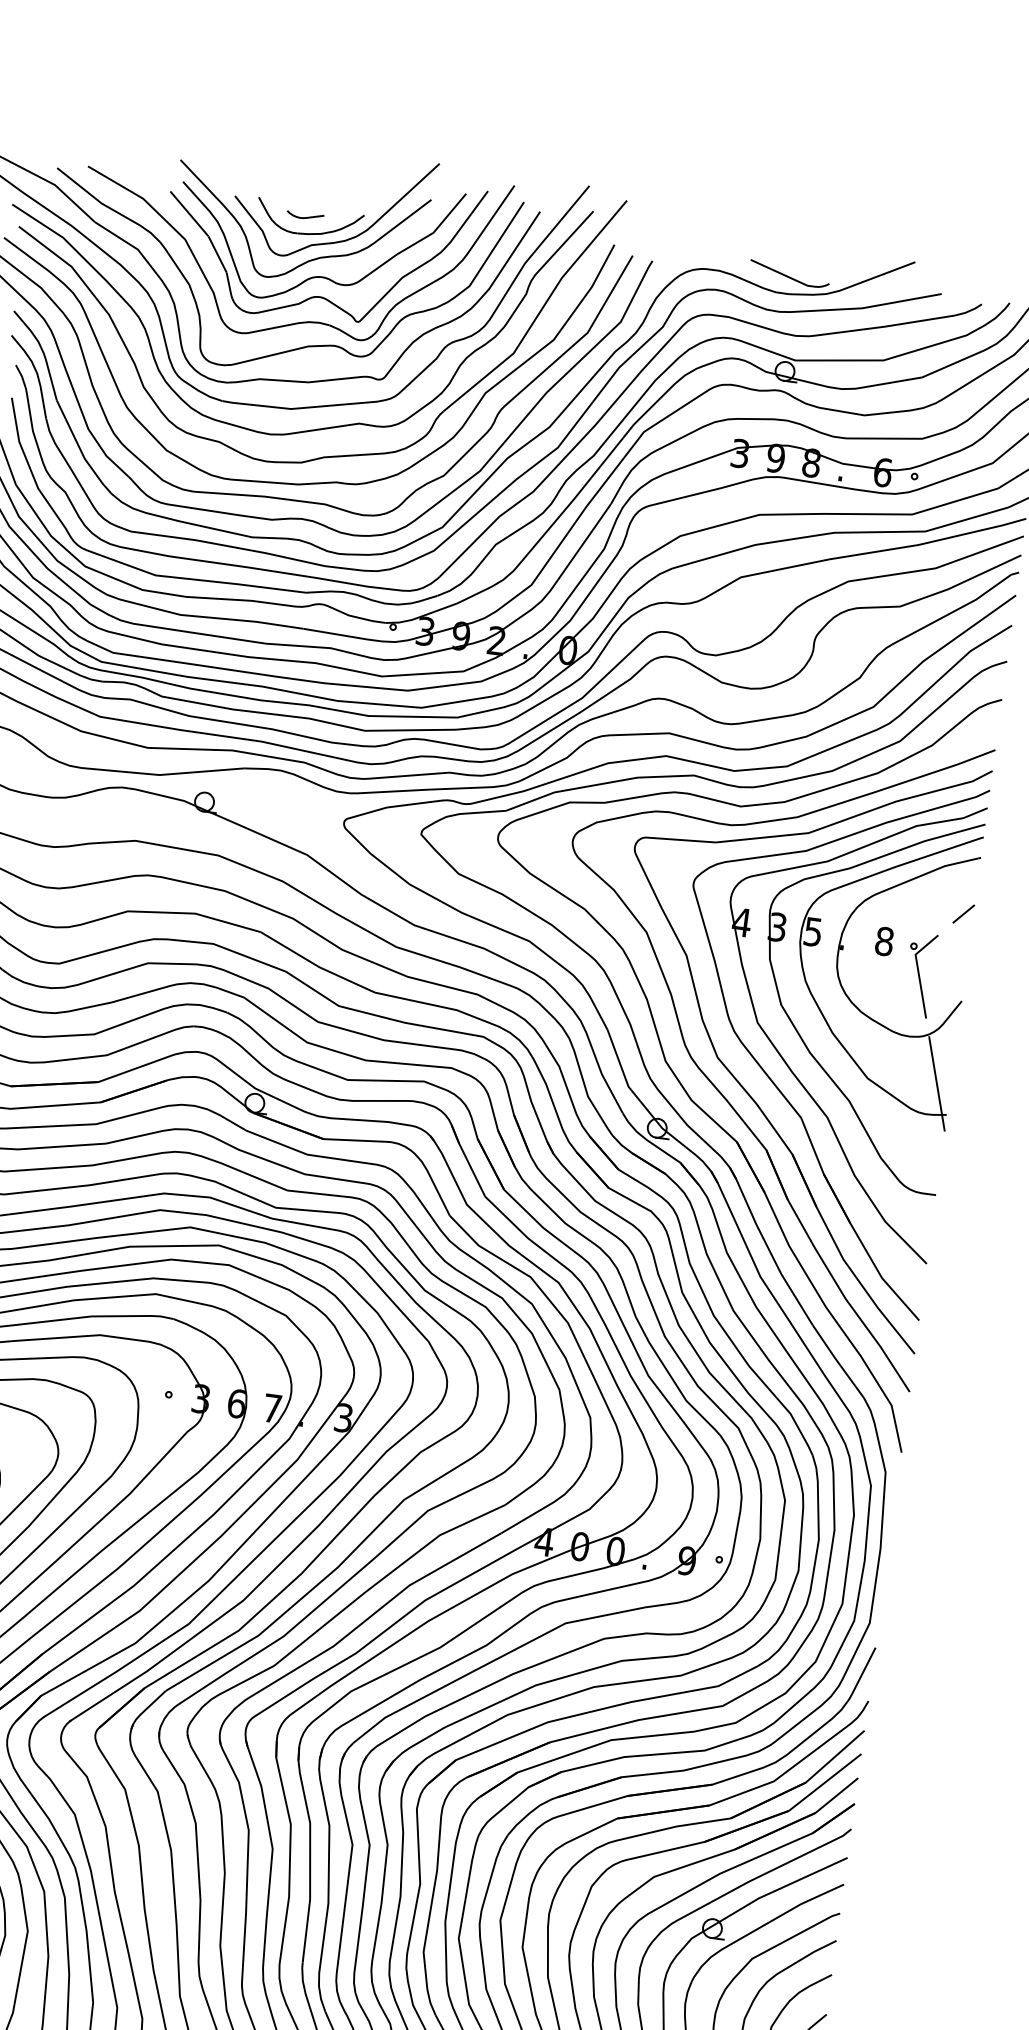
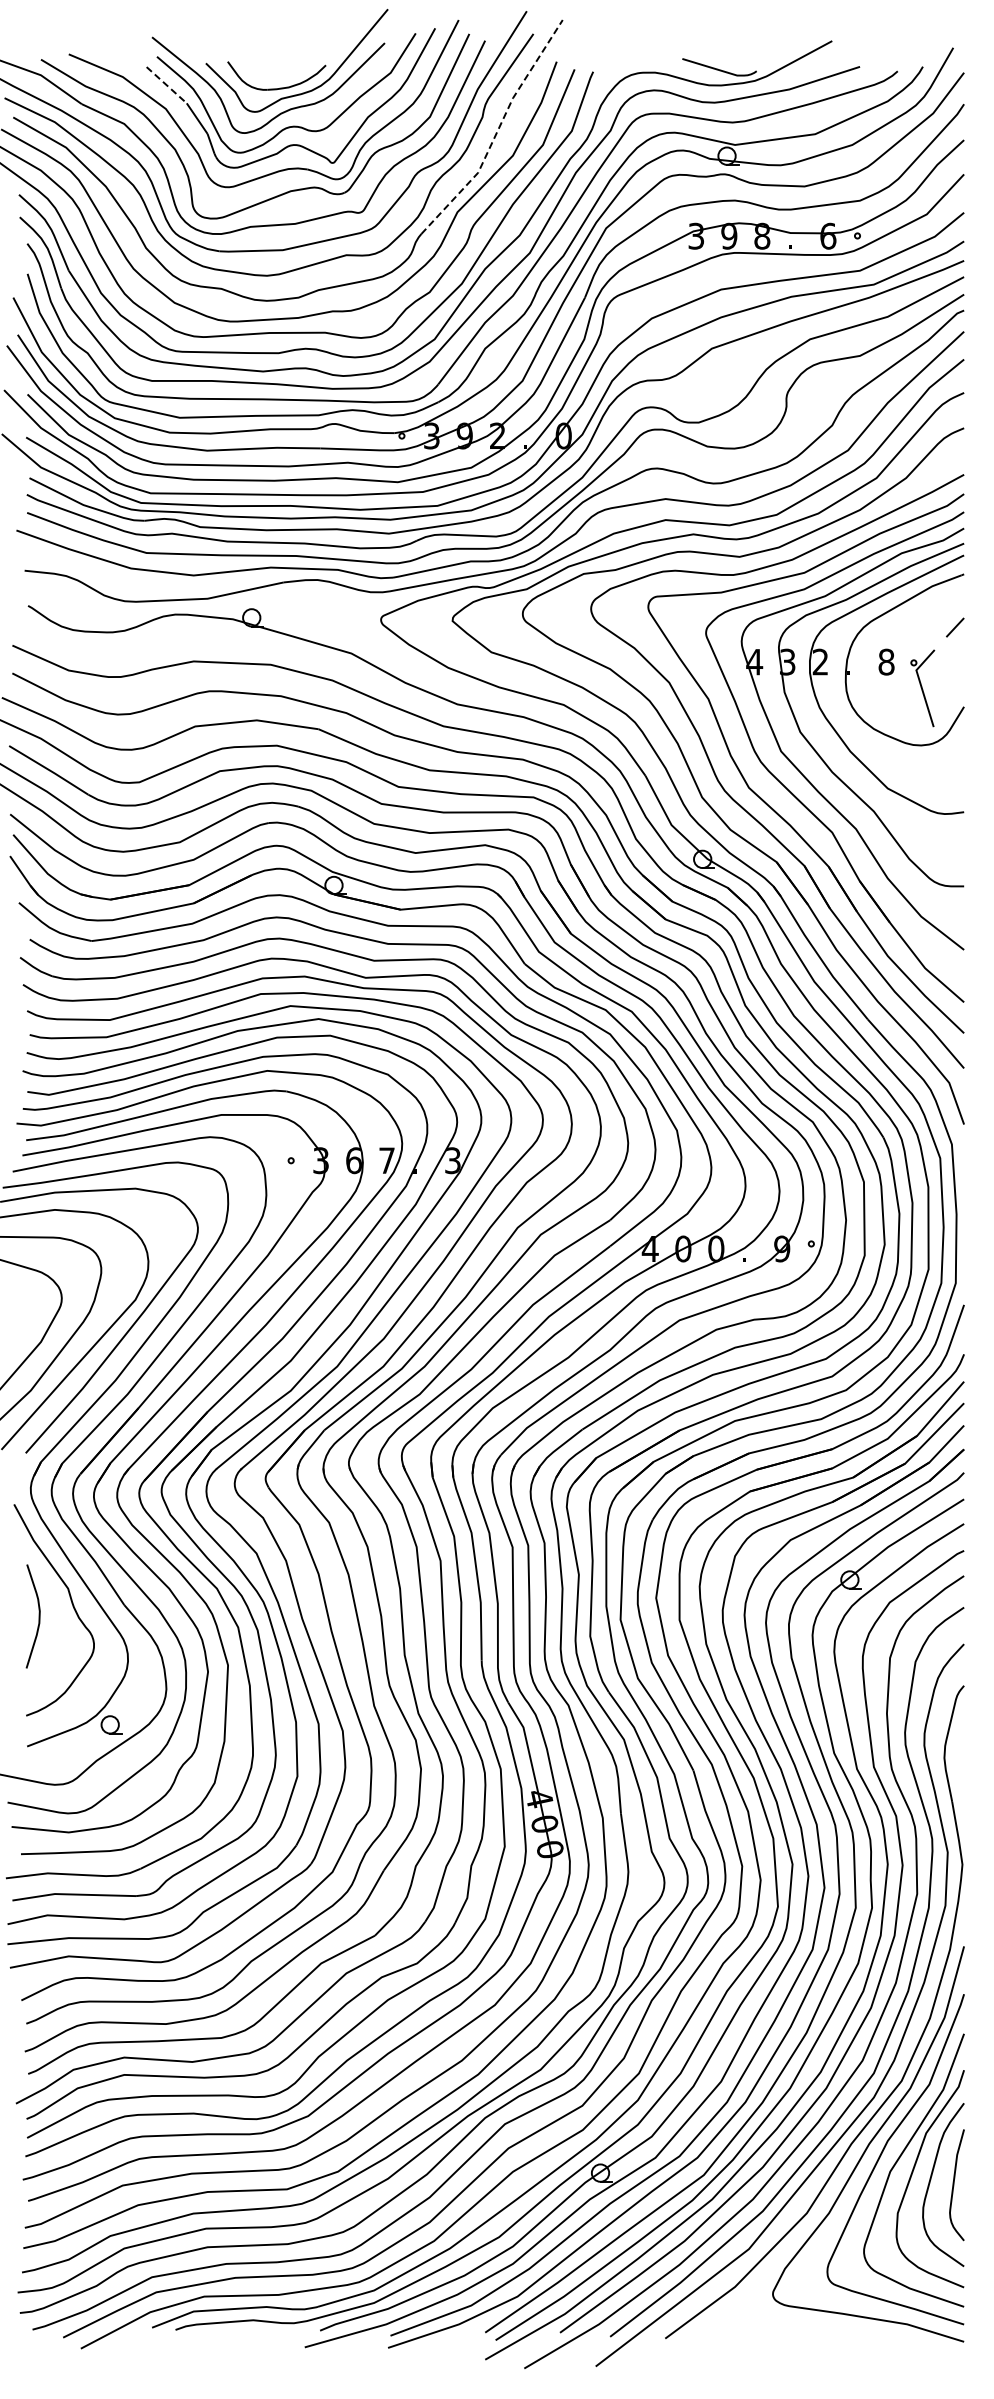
line: (190, 214) -> (167, 85), solid -> dashed
curve: (306, 216) -> (273, 73), removed
line: (540, 311) -> (497, 131), solid -> dashed
text: (813, 931) -> (820, 661), 5 -> 2
line: (937, 1083) -> (951, 784), removed

